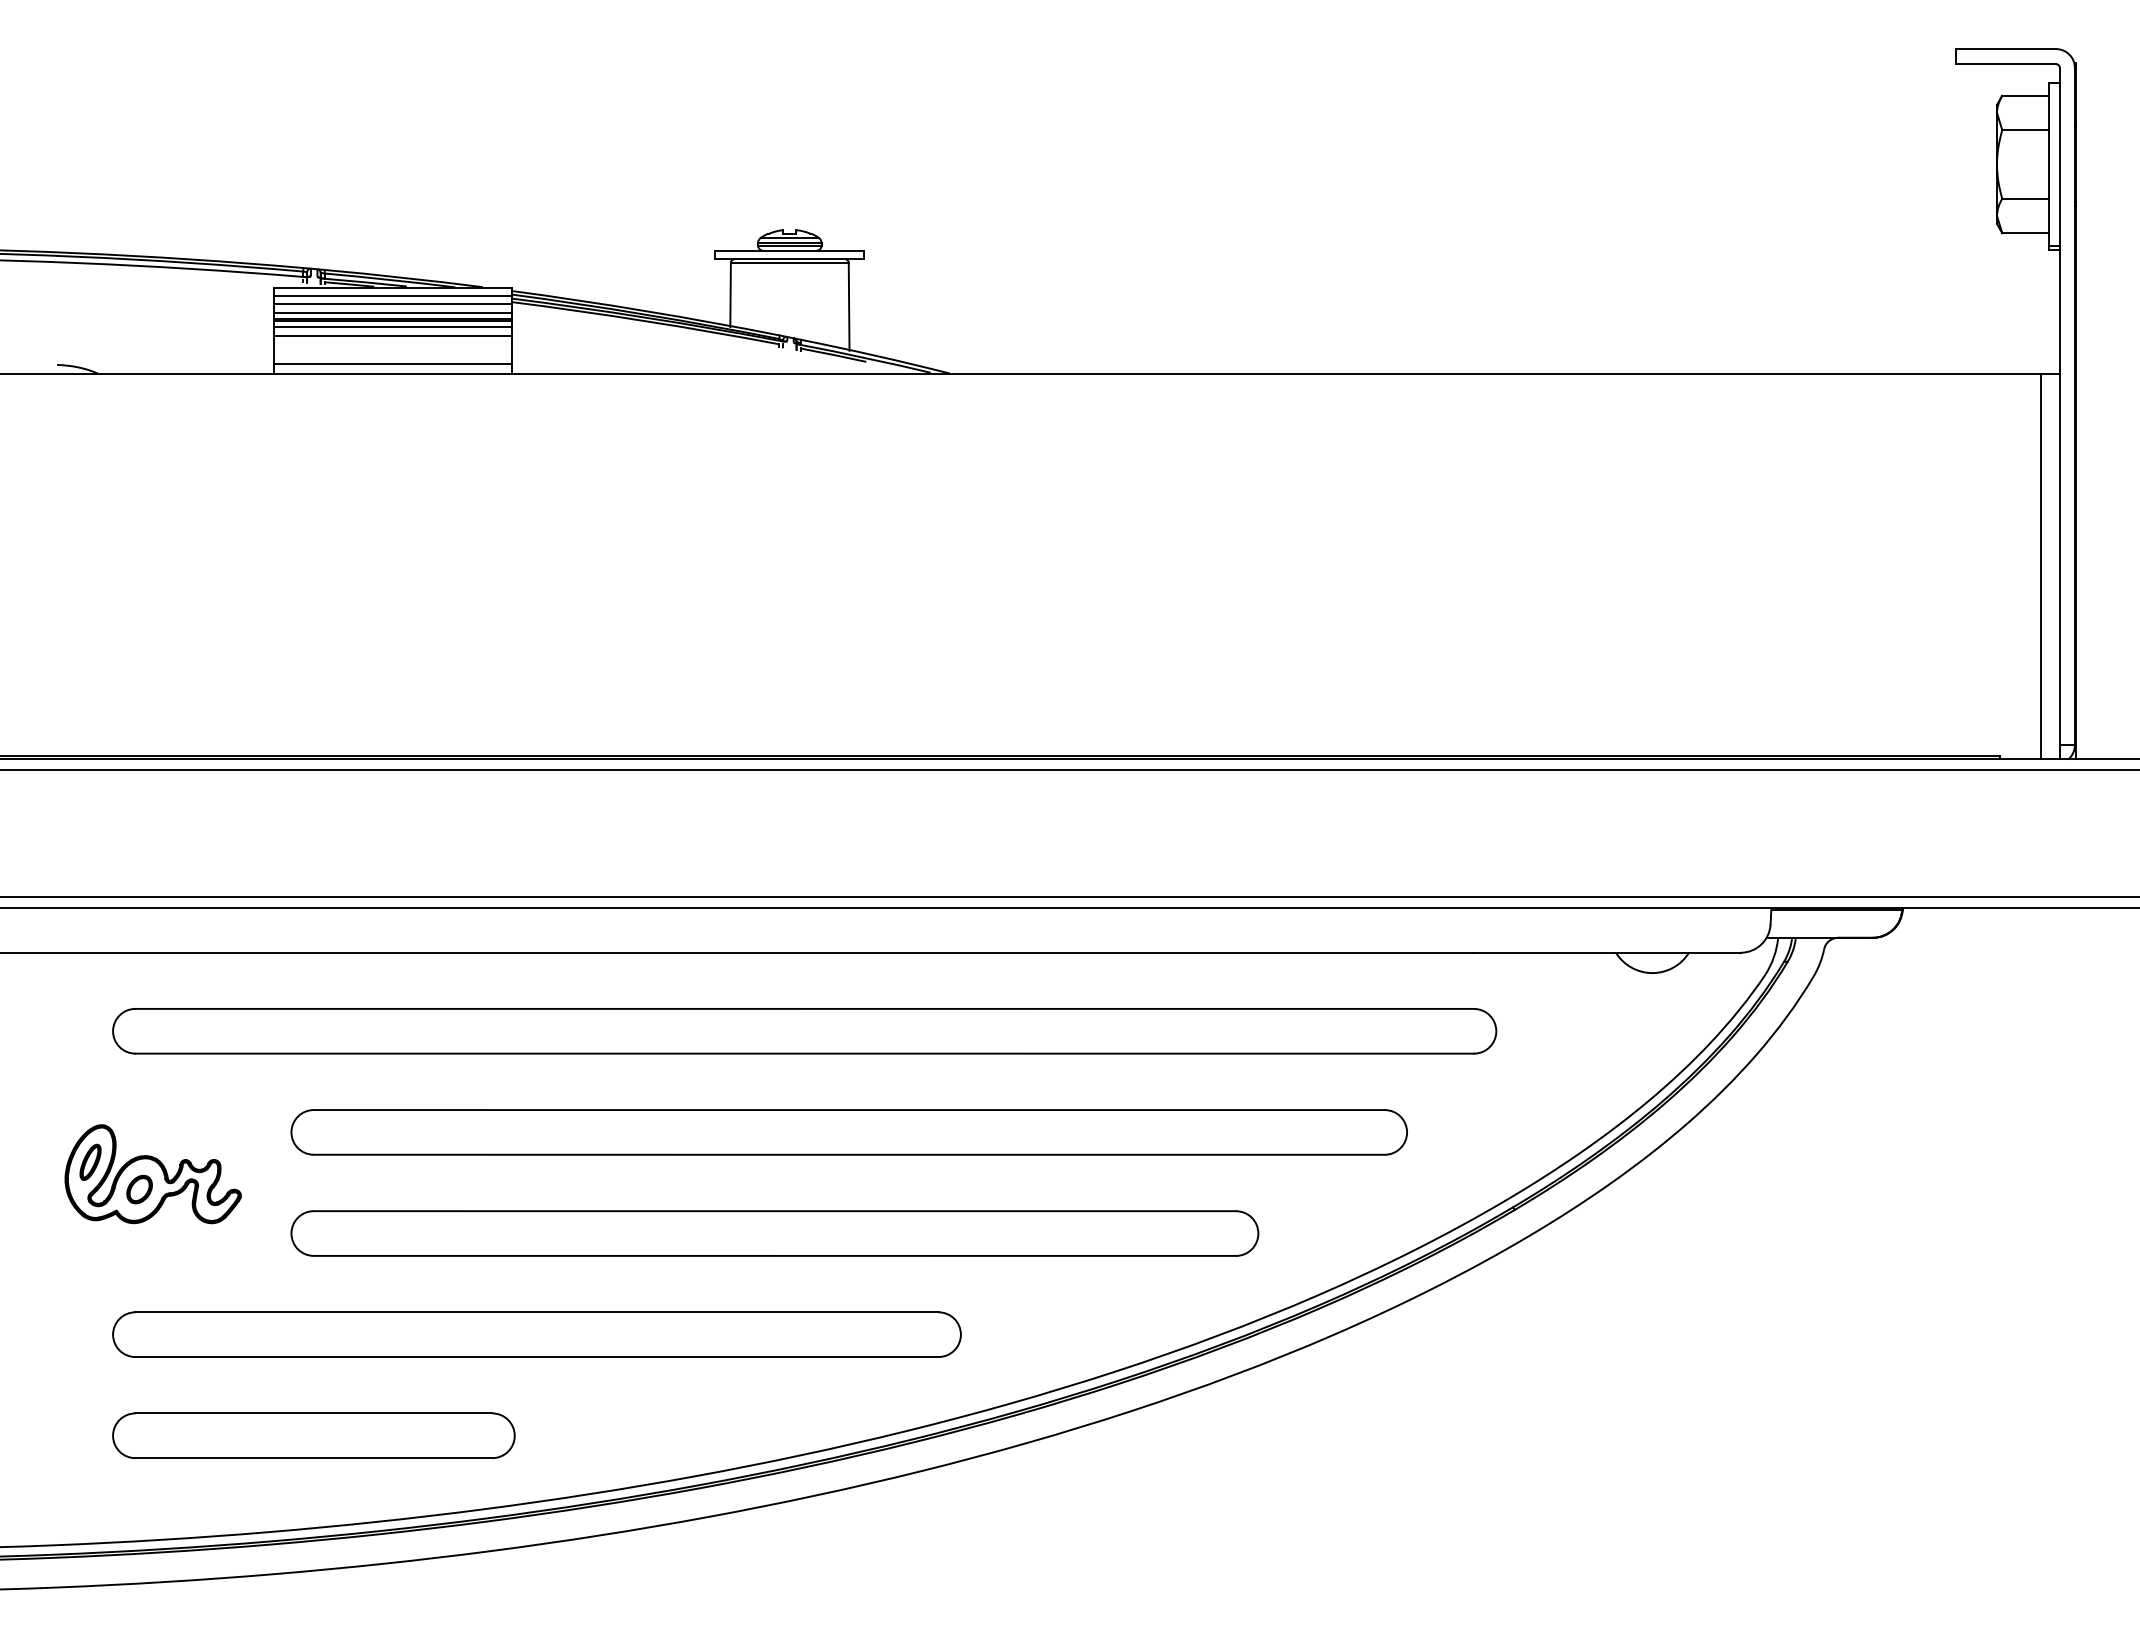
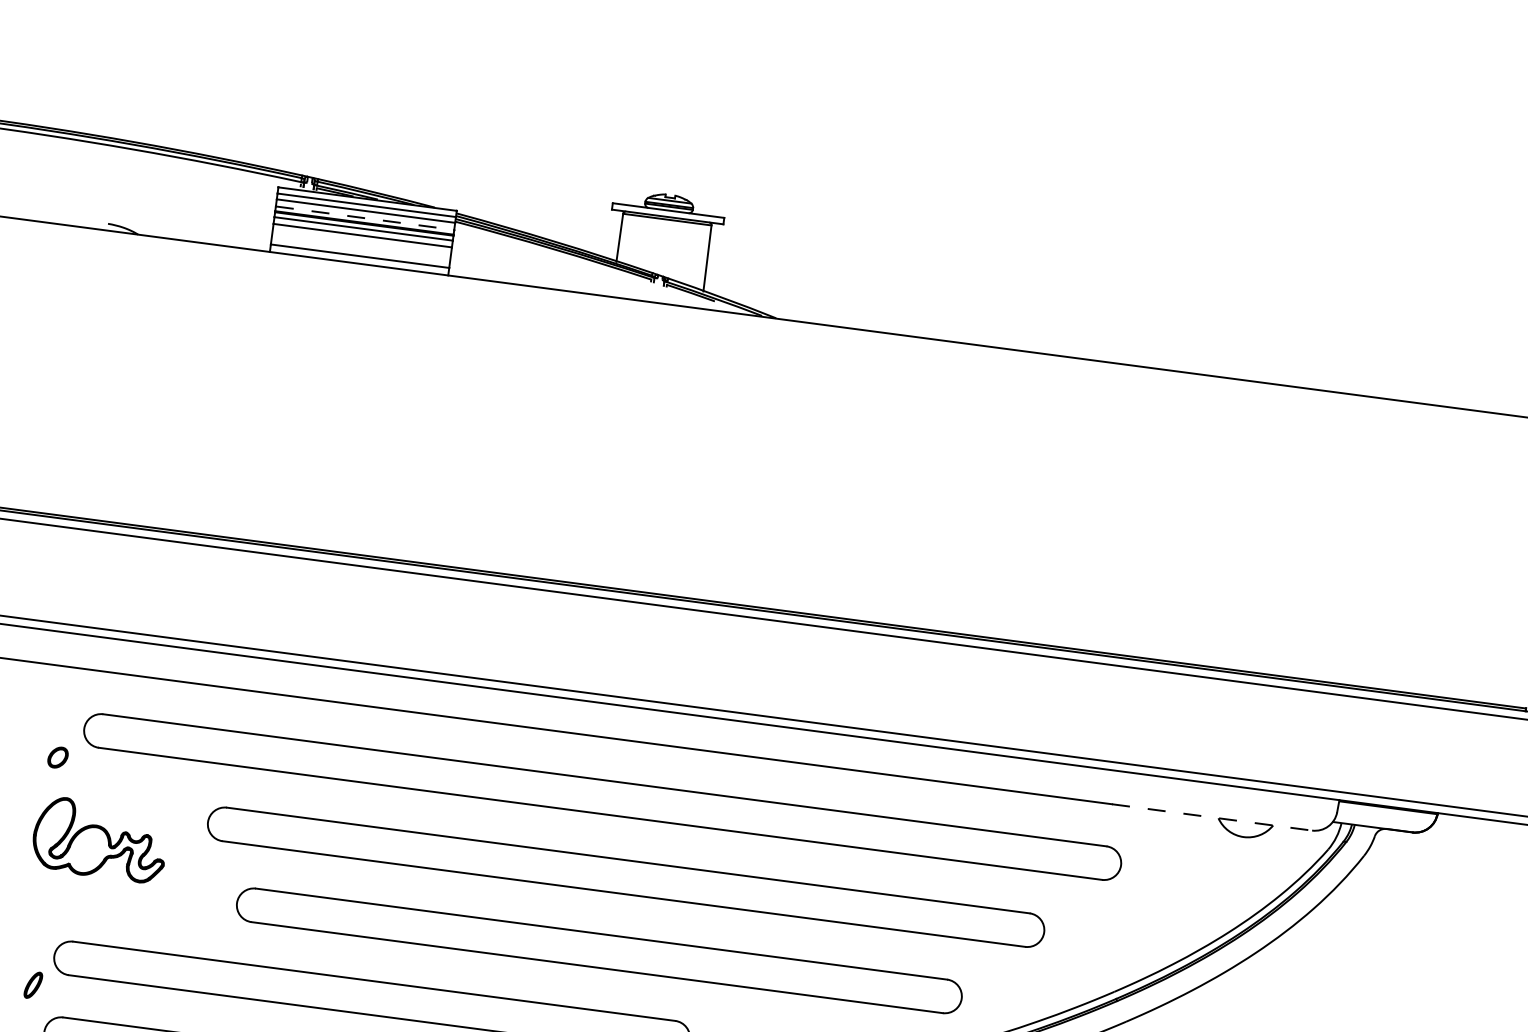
line: (393, 313) -> (365, 218), solid -> dashed
line: (1607, 952) -> (1212, 817), solid -> dashed
part: (90, 1161) -> (33, 984), moved
part: (139, 1189) -> (57, 757), moved
part: (774, 1233) -> (599, 950), moved

